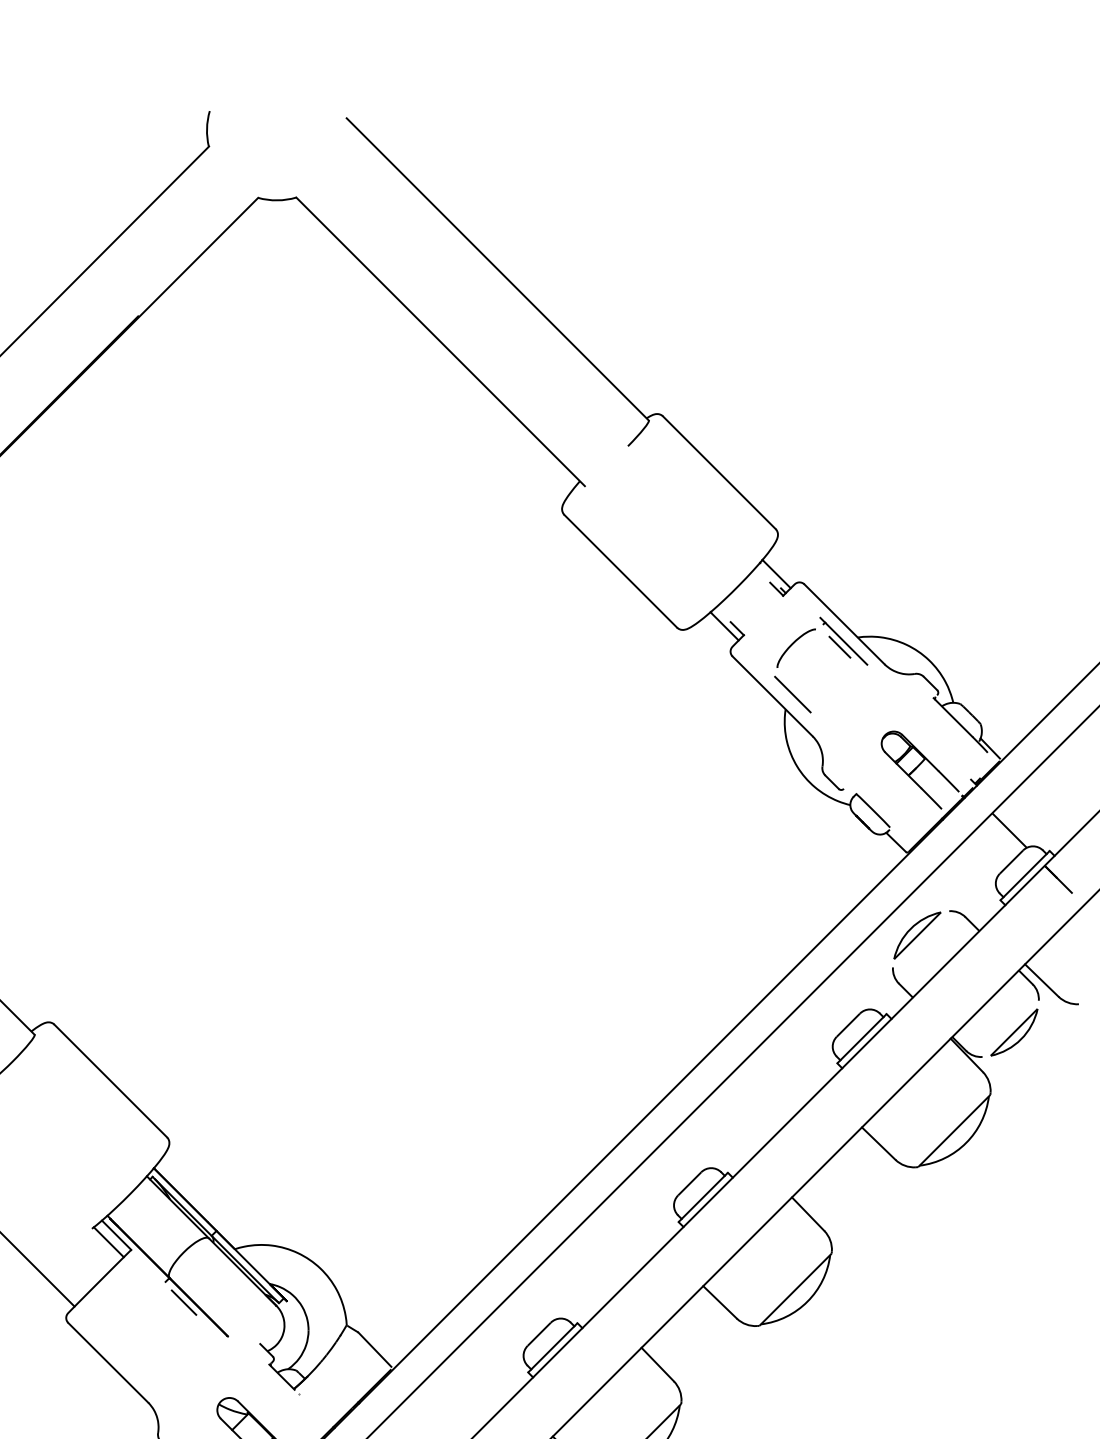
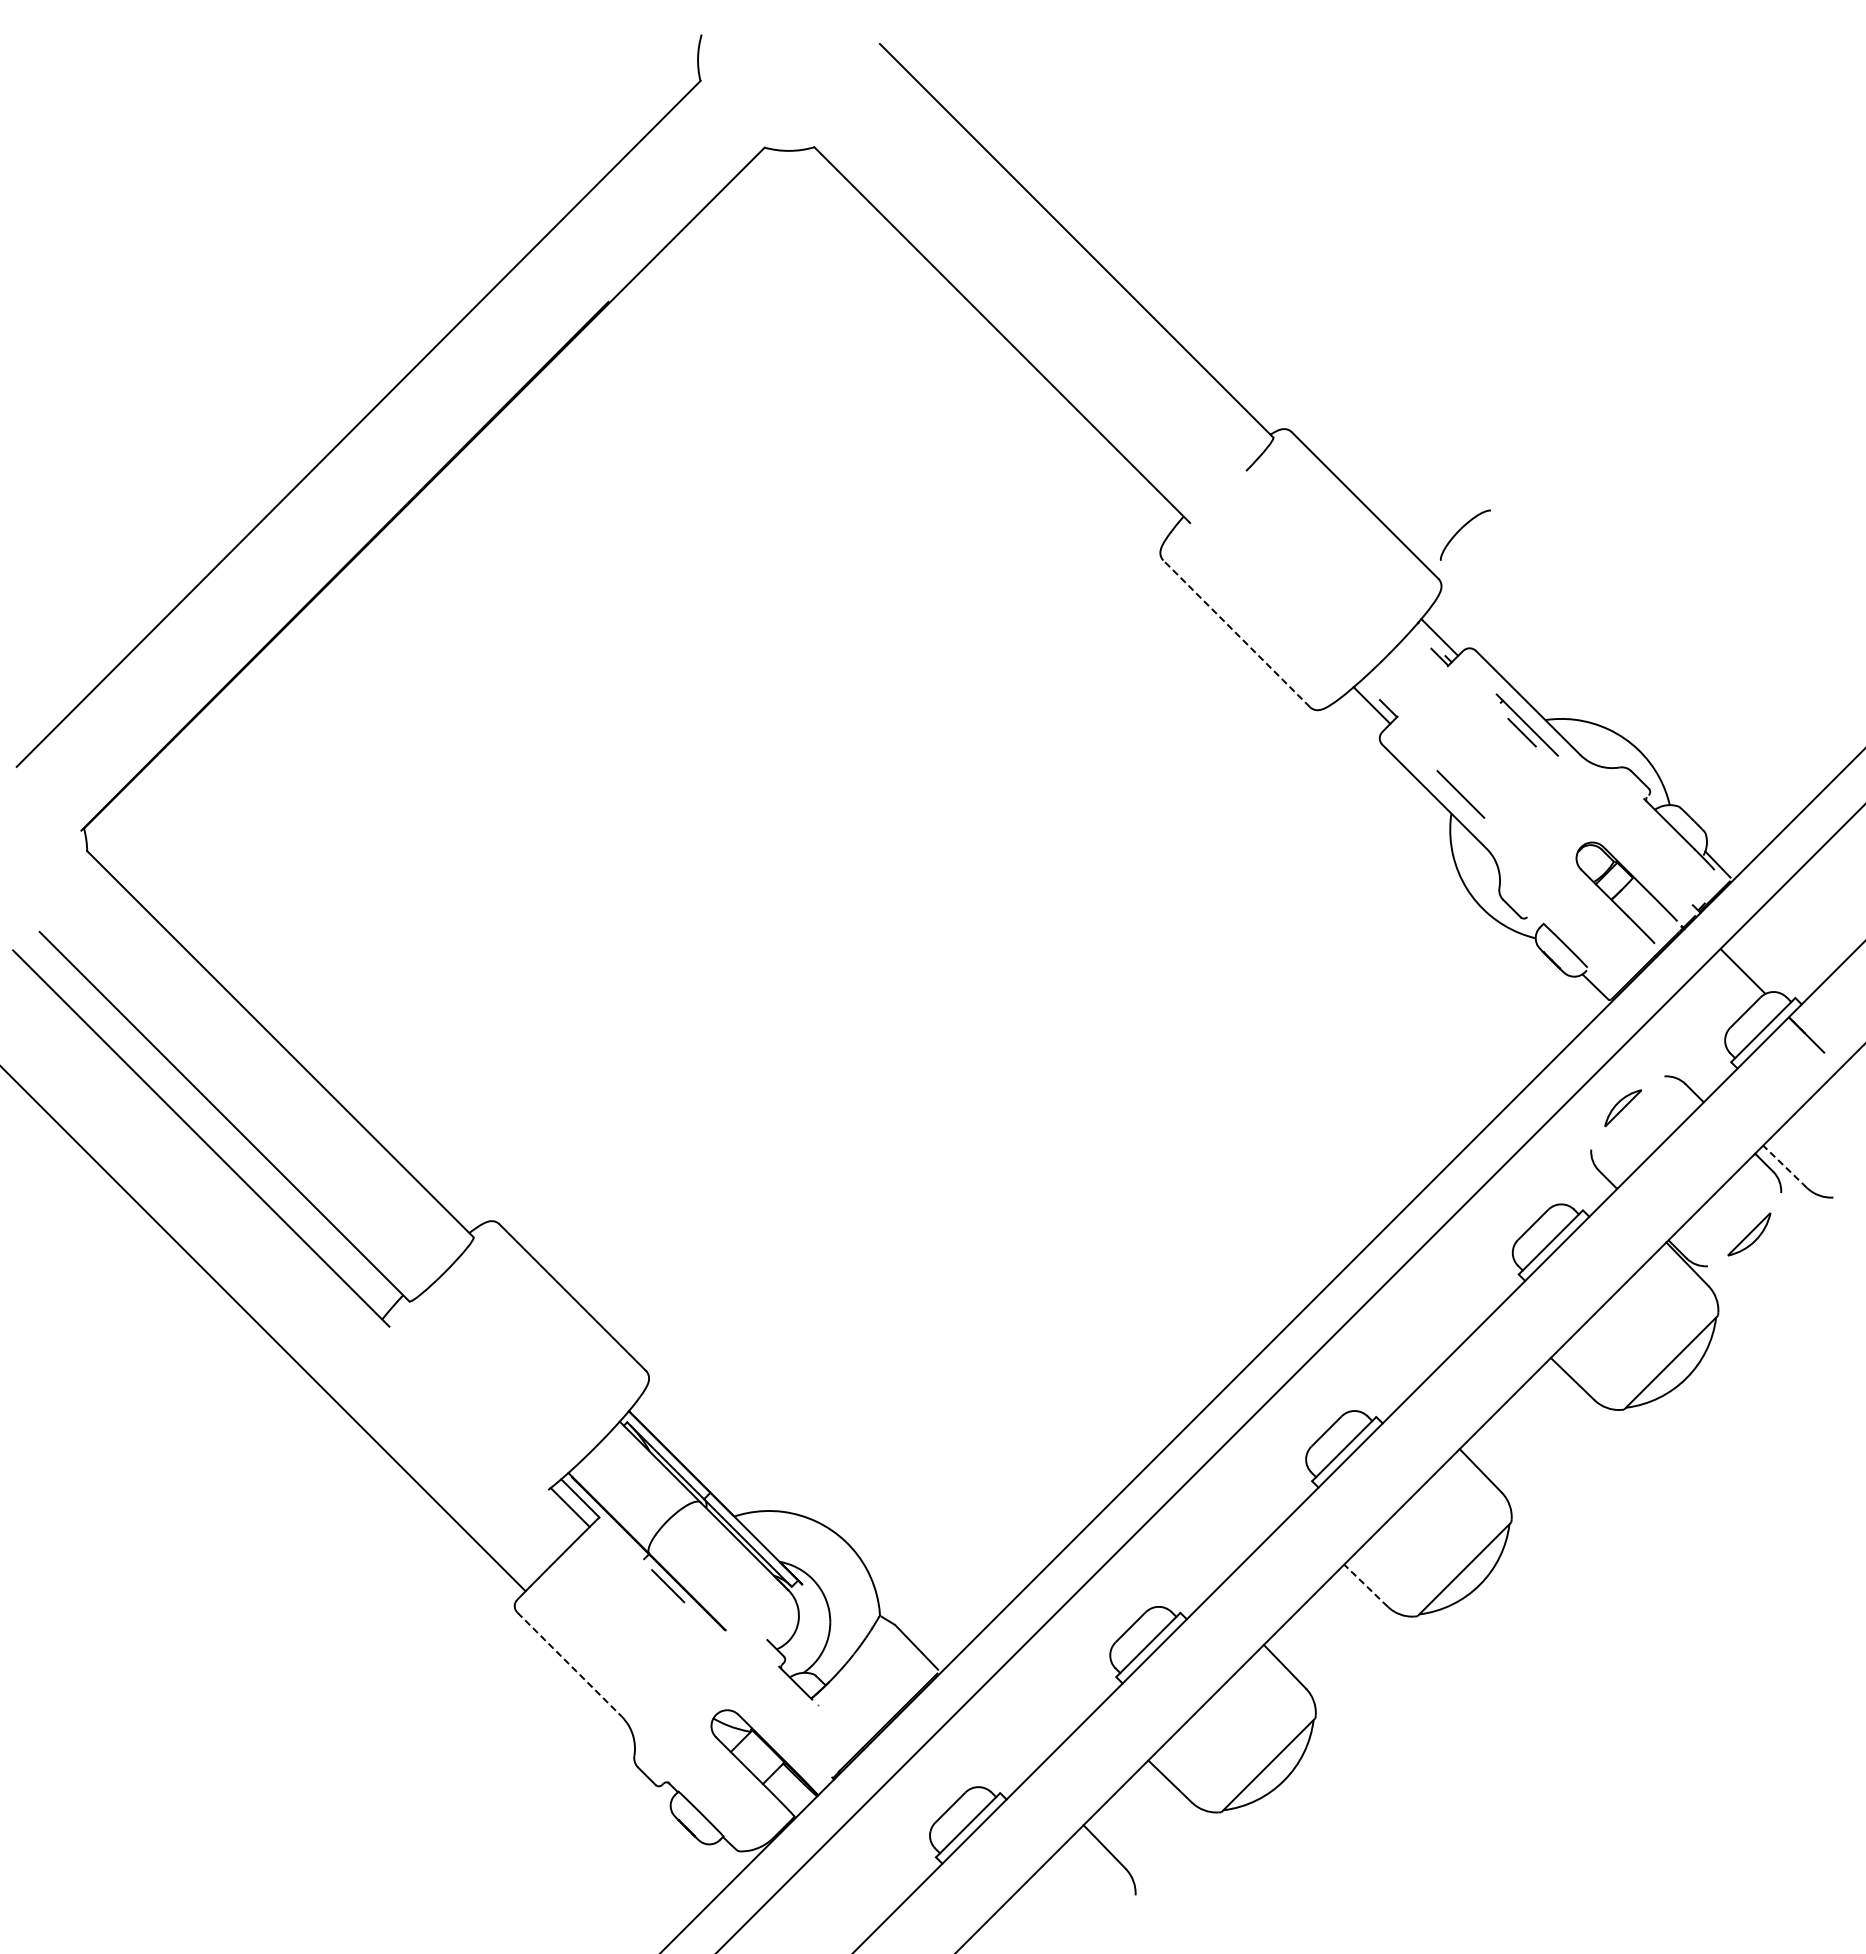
line: (620, 571) -> (1236, 633), solid -> dashed
curve: (792, 644) -> (1460, 530), moved
part: (917, 935) -> (1623, 1108), size x0.6
line: (1041, 980) -> (1784, 1166), solid -> dashed
part: (1014, 1032) -> (1749, 1234), size x0.7
line: (719, 1302) -> (1365, 1585), solid -> dashed
line: (108, 1362) -> (569, 1664), solid -> dashed

